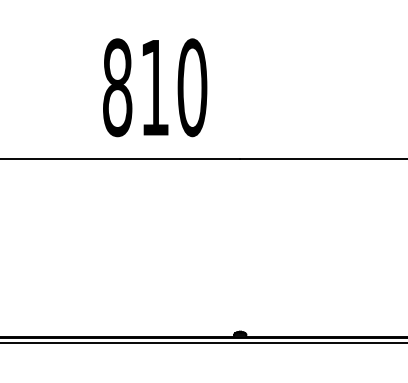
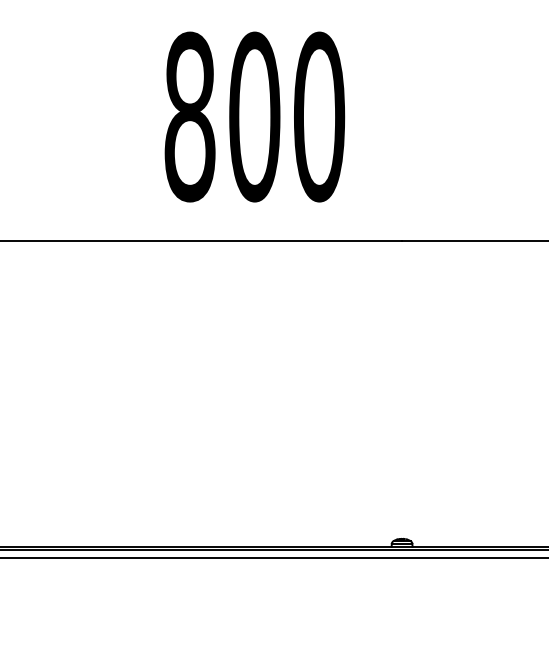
text: (154, 87) -> (253, 116), 810 -> 800

